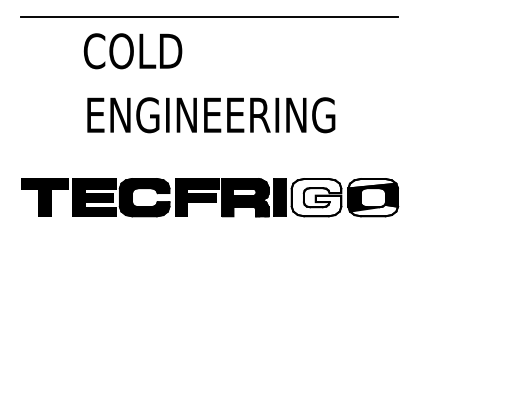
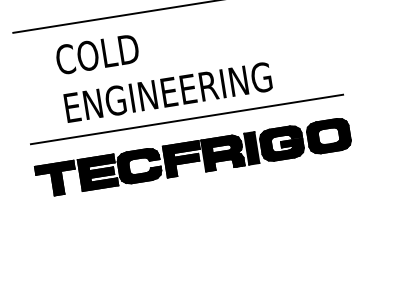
text: (132, 51) -> (97, 54), moved
text: (211, 115) -> (168, 92), moved
line: (209, 151) -> (187, 119), added
fill: (372, 183) -> (326, 124), added
fill: (316, 197) -> (281, 143), added
fill: (374, 210) -> (331, 146), added

